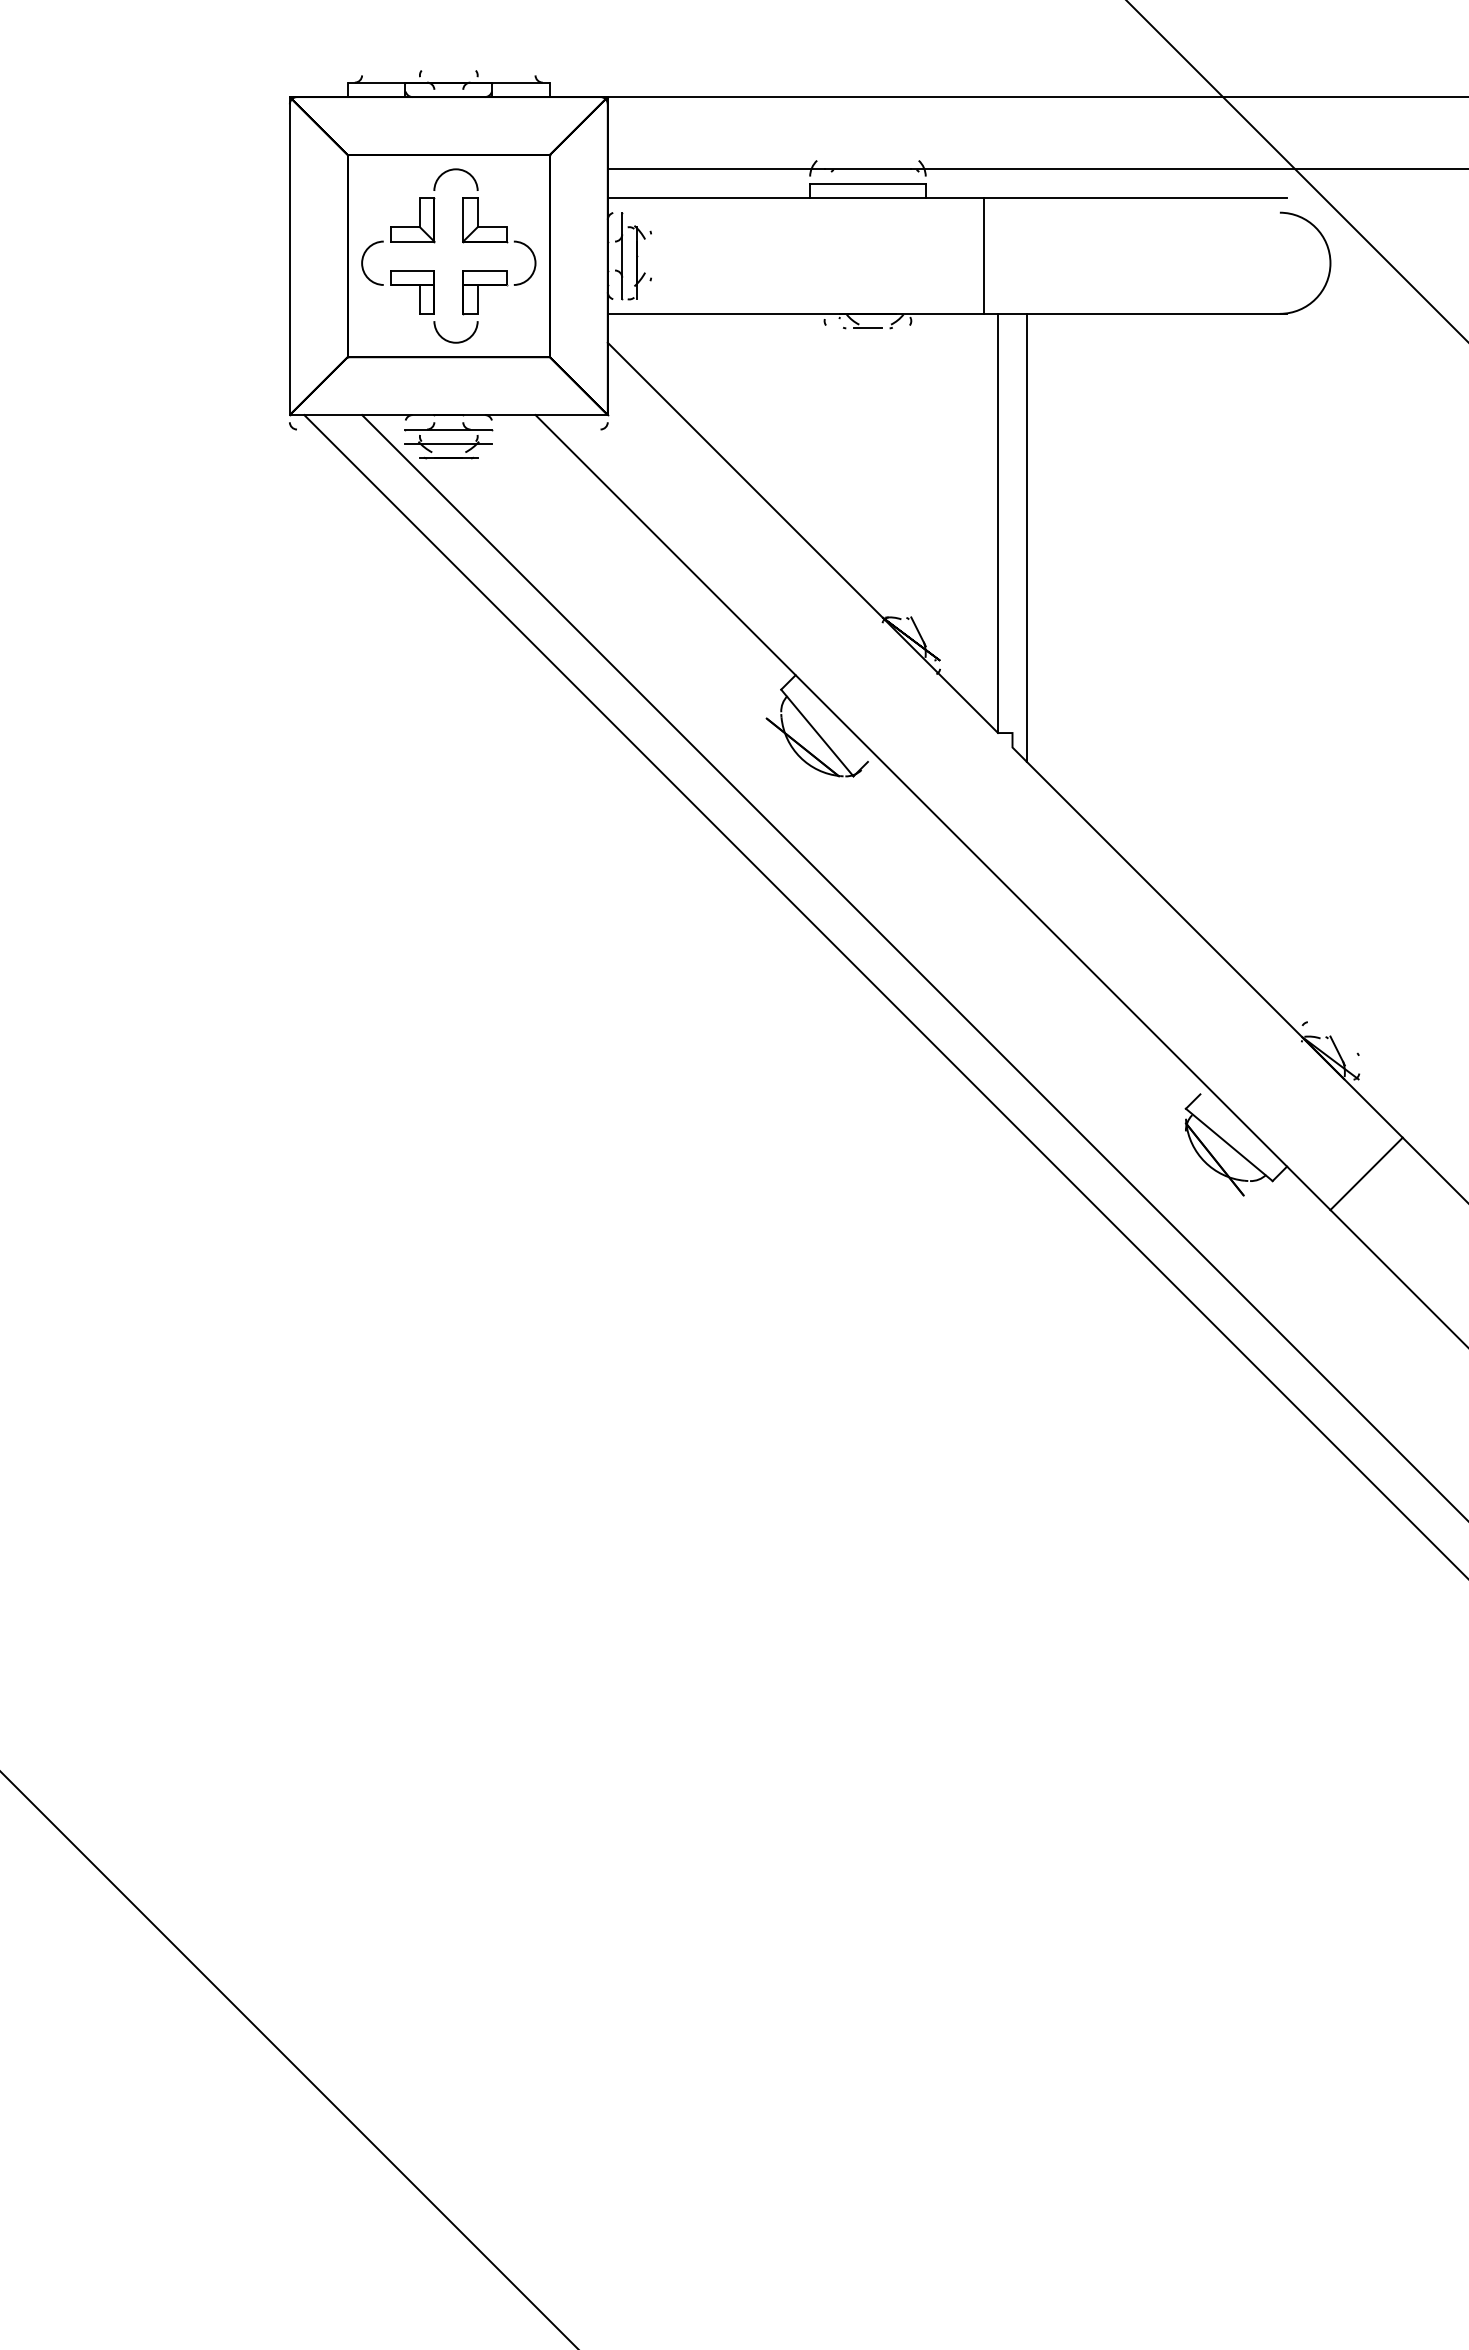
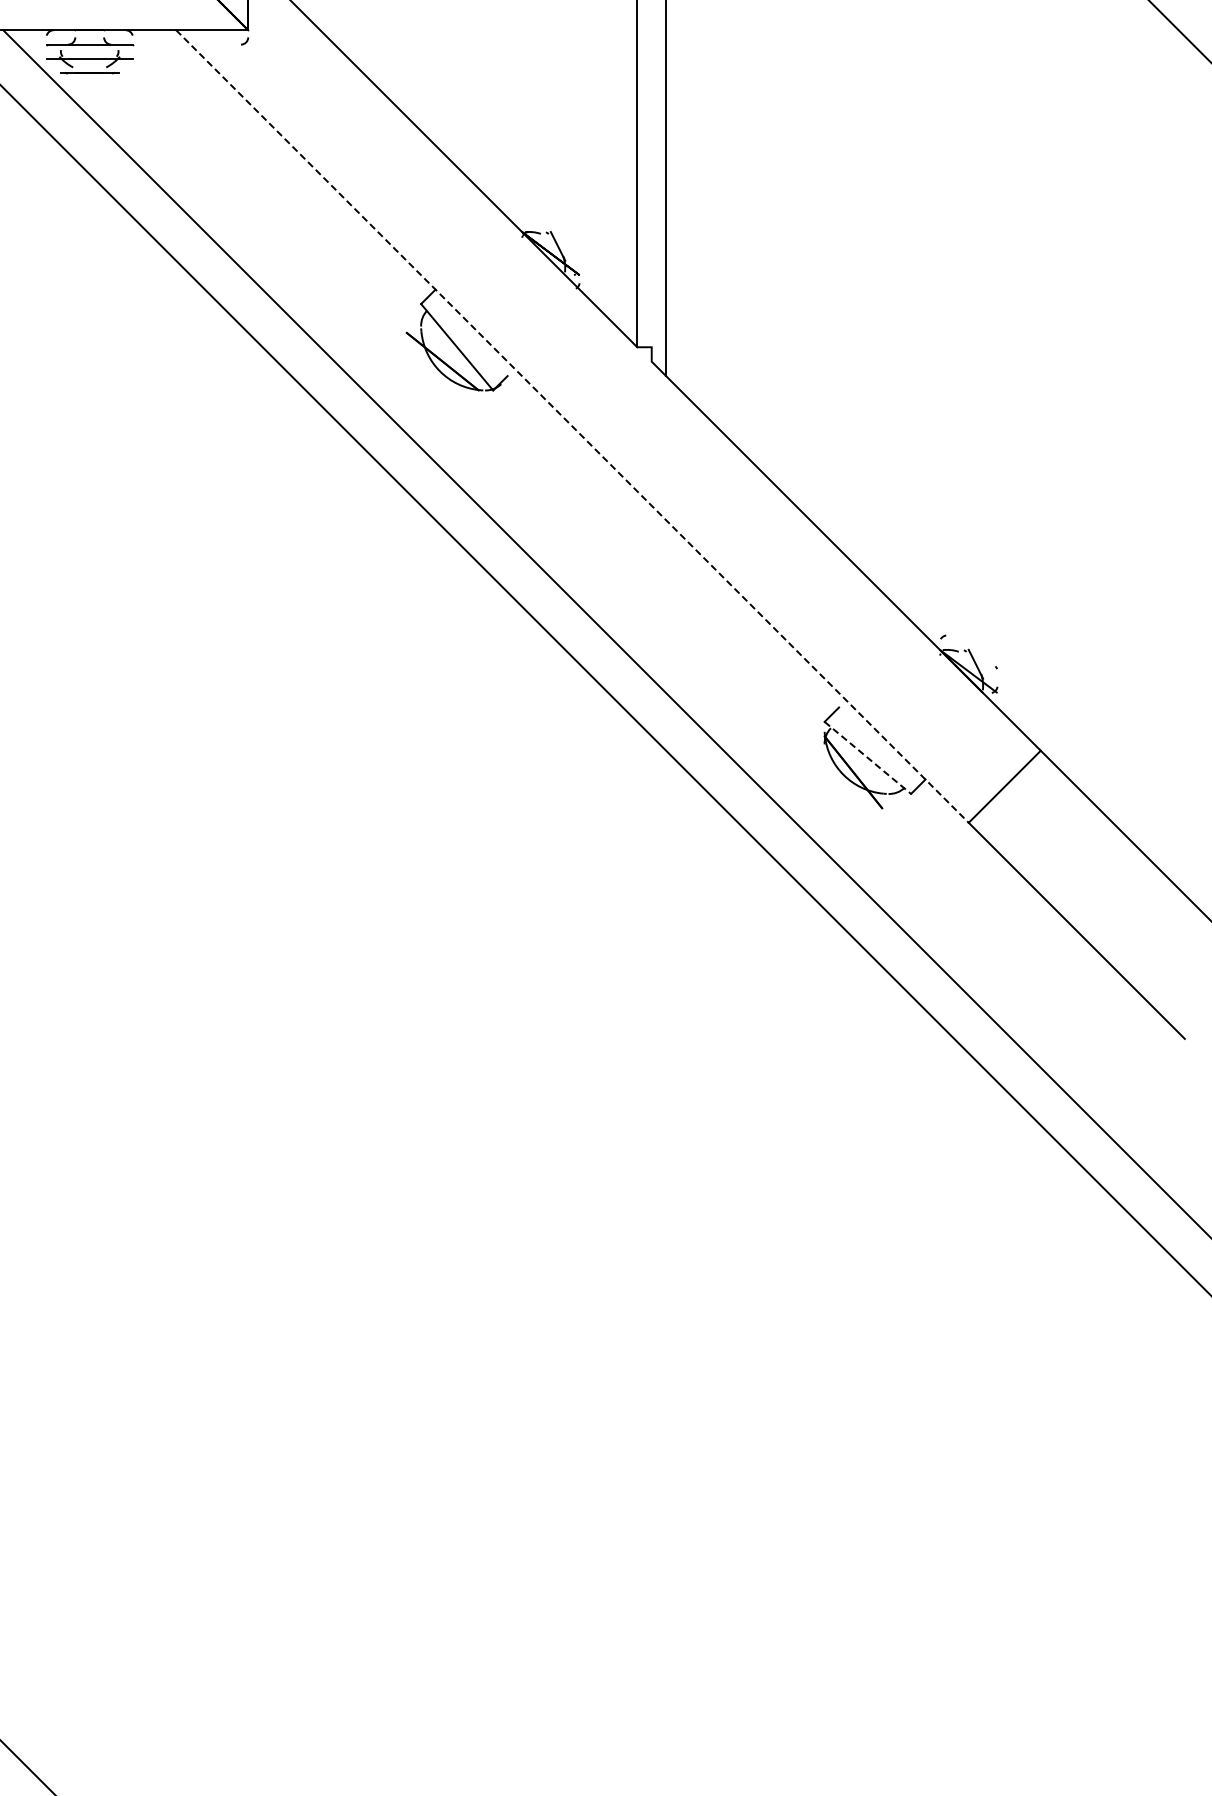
line: (933, 812) -> (572, 426), solid -> dashed
line: (1229, 1145) -> (868, 758), solid -> dashed

